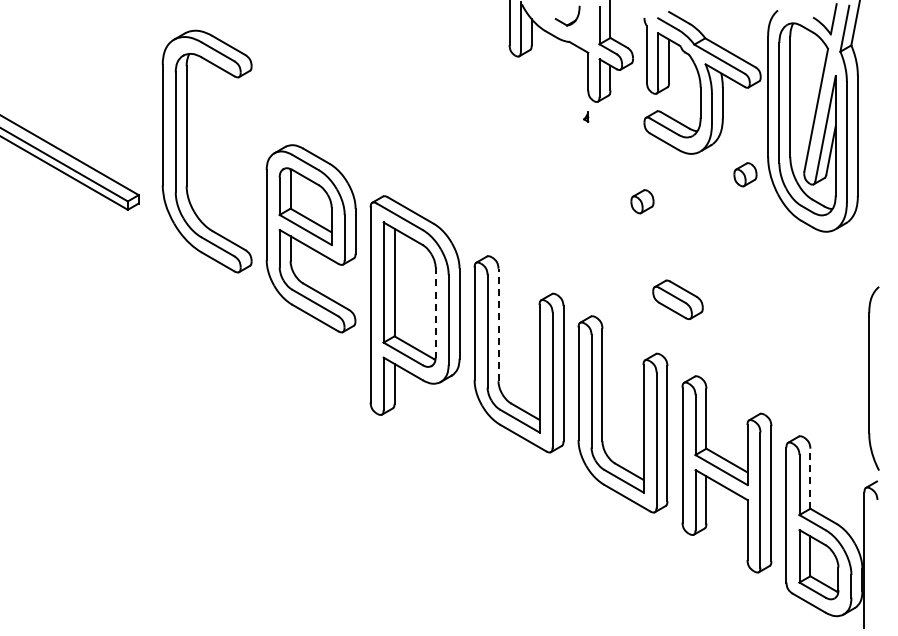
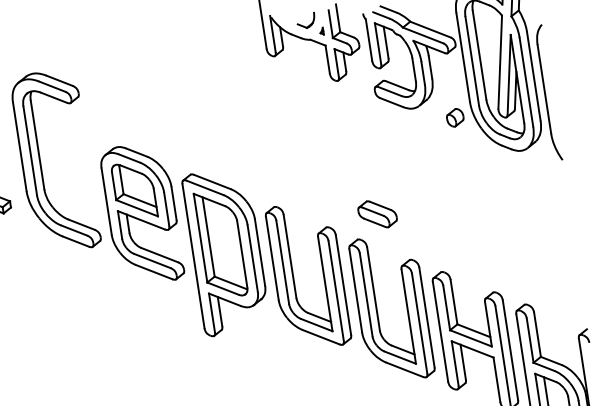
part: (586, 116) -> (321, 30), moved
part: (642, 201) -> (382, 149), removed
part: (677, 299) -> (377, 214), moved
line: (435, 312) -> (242, 254), dashed -> solid
line: (498, 324) -> (290, 256), dashed -> solid
part: (873, 378) -> (548, 92), moved
line: (810, 478) -> (537, 334), dashed -> solid

